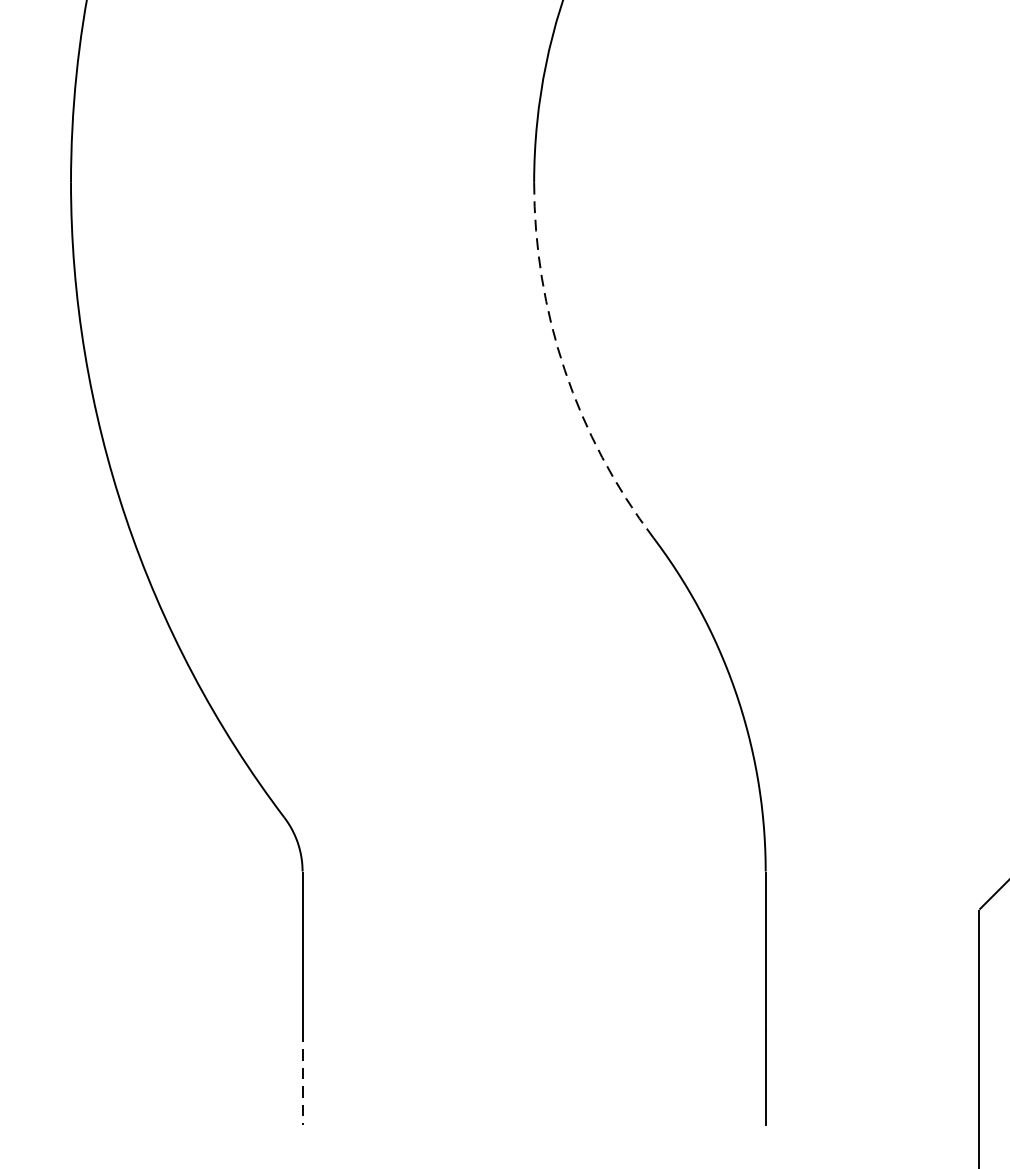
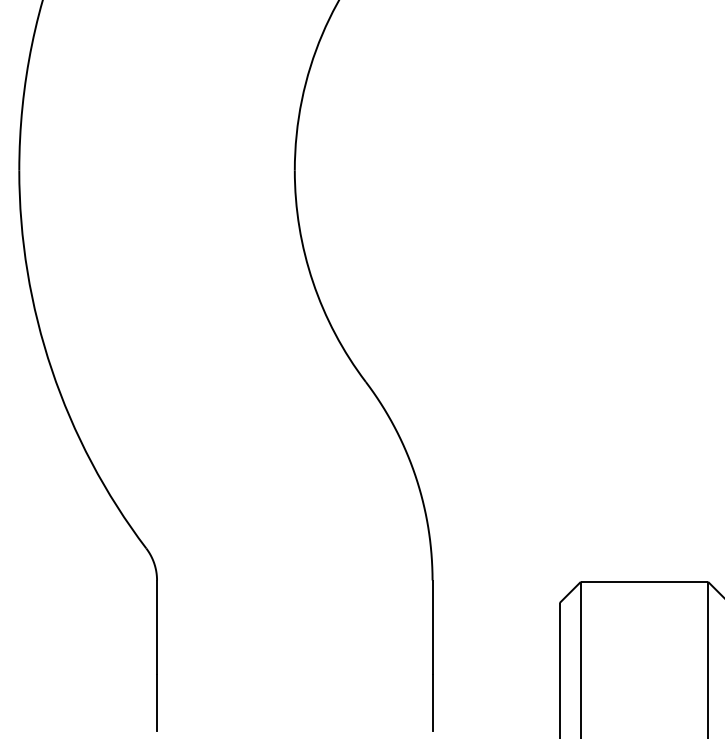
arc: (565, 370) -> (313, 282), dashed -> solid
line: (303, 1078) -> (157, 703), dashed -> solid

